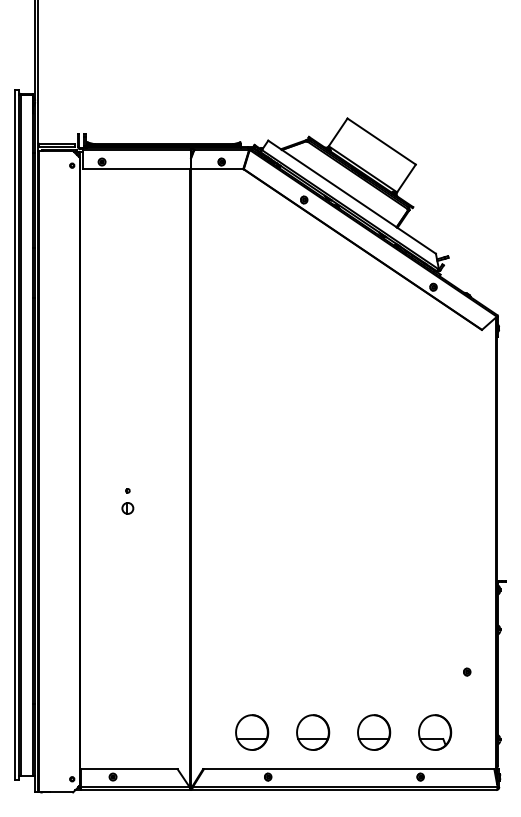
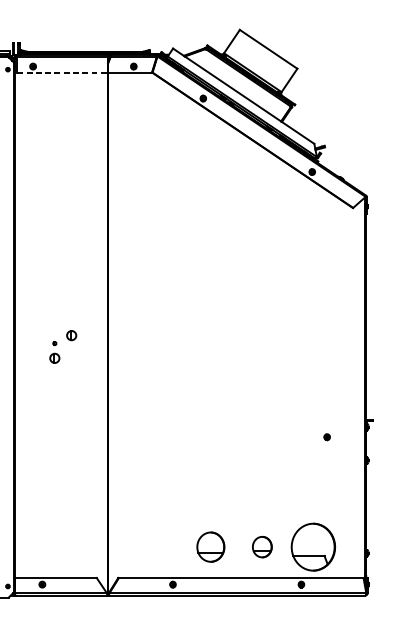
line: (137, 169) -> (62, 72), solid -> dashed
part: (147, 481) -> (71, 335), added
part: (467, 671) -> (327, 436), moved
part: (252, 732) -> (159, 547), removed
part: (374, 732) -> (262, 547), size x0.7
part: (435, 732) -> (313, 547), size x1.6

